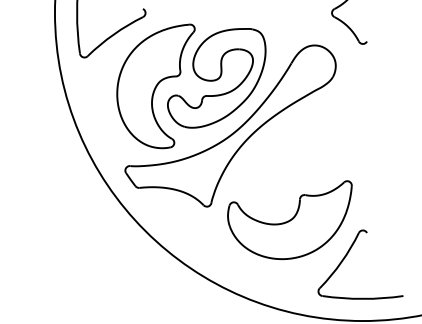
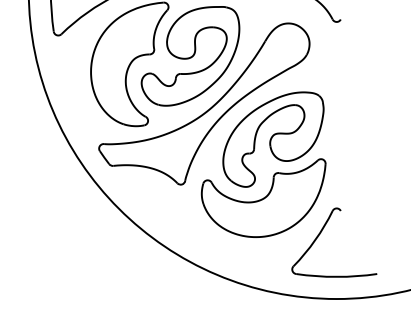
part: (299, 161) -> (273, 139), added

